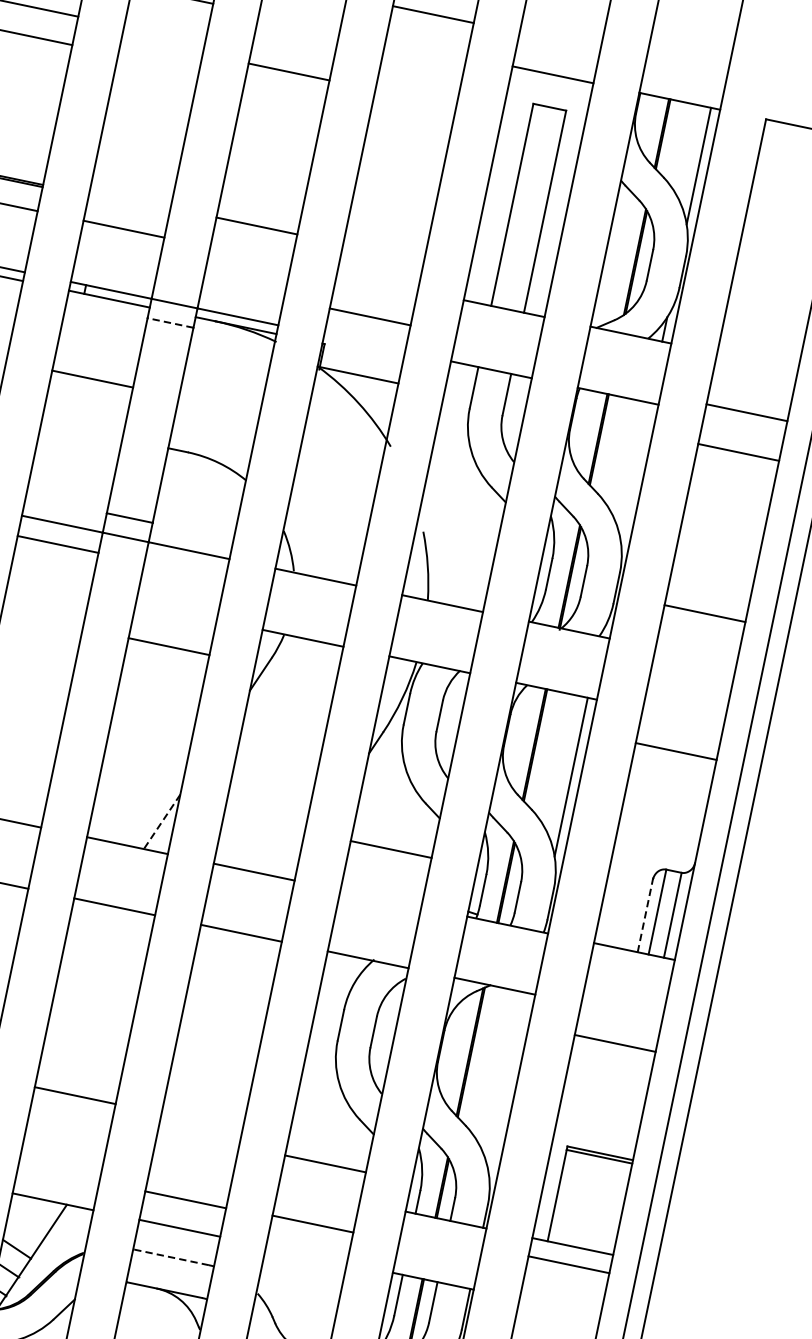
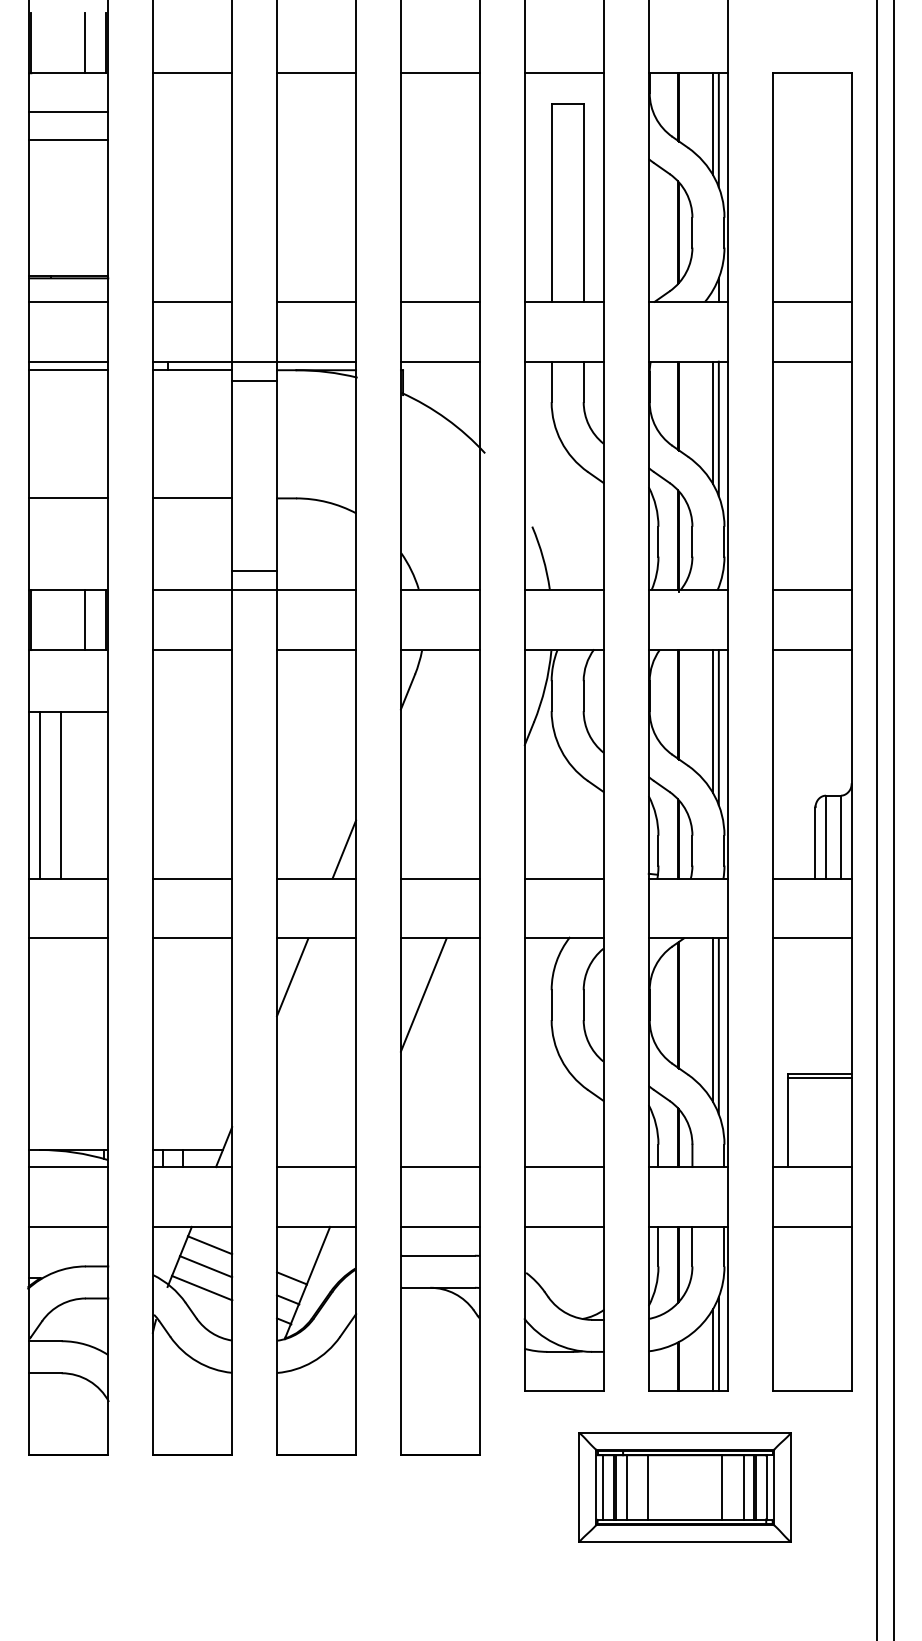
line: (432, 14) -> (439, 73), moved
line: (289, 72) -> (316, 73), moved
line: (694, 159) -> (713, 124), added
line: (256, 225) -> (316, 301), moved
line: (369, 316) -> (439, 301), moved
line: (170, 322) -> (254, 380), dashed -> solid
line: (357, 374) -> (439, 361), moved
line: (92, 379) -> (192, 498), moved
line: (746, 412) -> (811, 301), moved
line: (738, 452) -> (811, 361), moved
line: (630, 463) -> (713, 422), added
line: (634, 471) -> (718, 428), added
line: (57, 544) -> (192, 650), moved
line: (704, 613) -> (811, 590), moved
line: (168, 647) -> (316, 650), moved
line: (675, 751) -> (811, 650), moved
line: (567, 769) -> (713, 721), added
line: (162, 822) -> (344, 850), dashed -> solid
line: (390, 849) -> (563, 878), moved
line: (645, 915) -> (815, 842), dashed -> solid
line: (81, 941) -> (292, 977), added
line: (212, 986) -> (423, 994), added
line: (614, 1043) -> (811, 938), moved
line: (503, 1075) -> (713, 1020), added
line: (507, 1082) -> (718, 1026), added
line: (75, 1096) -> (316, 1167), moved
line: (324, 1164) -> (563, 1167), moved
line: (184, 1200) -> (439, 1167), moved
line: (312, 1223) -> (563, 1226), moved
line: (171, 1257) -> (438, 1255), dashed -> solid
line: (568, 1264) -> (811, 1226), moved

